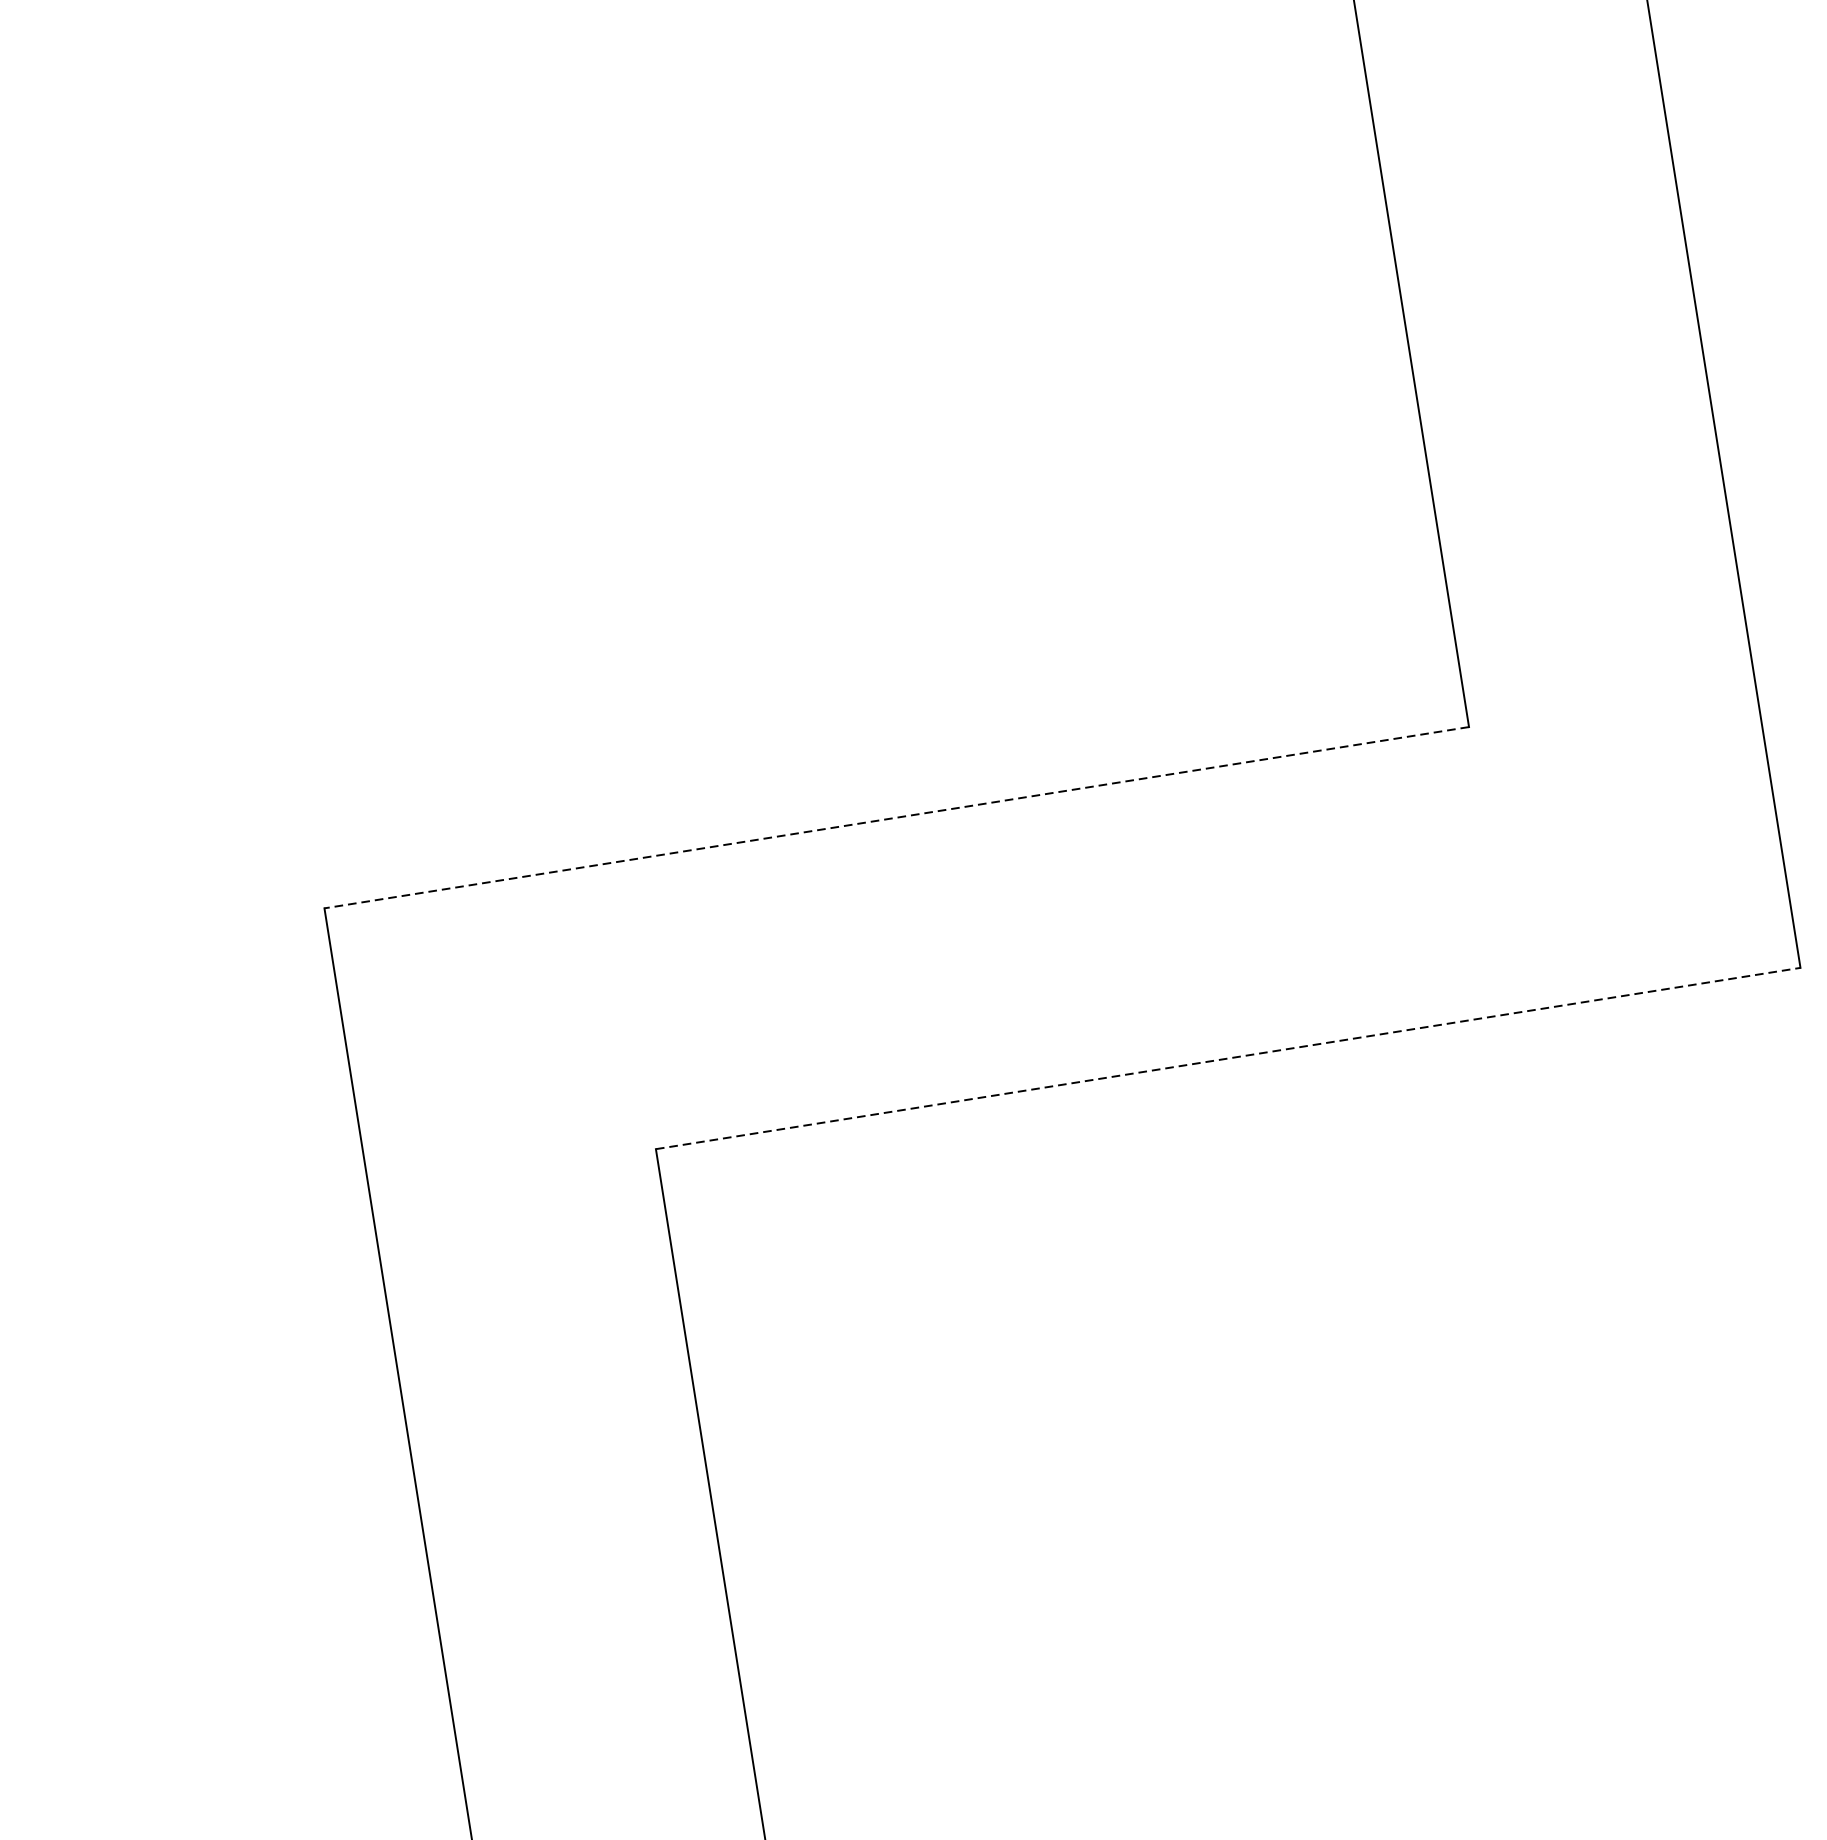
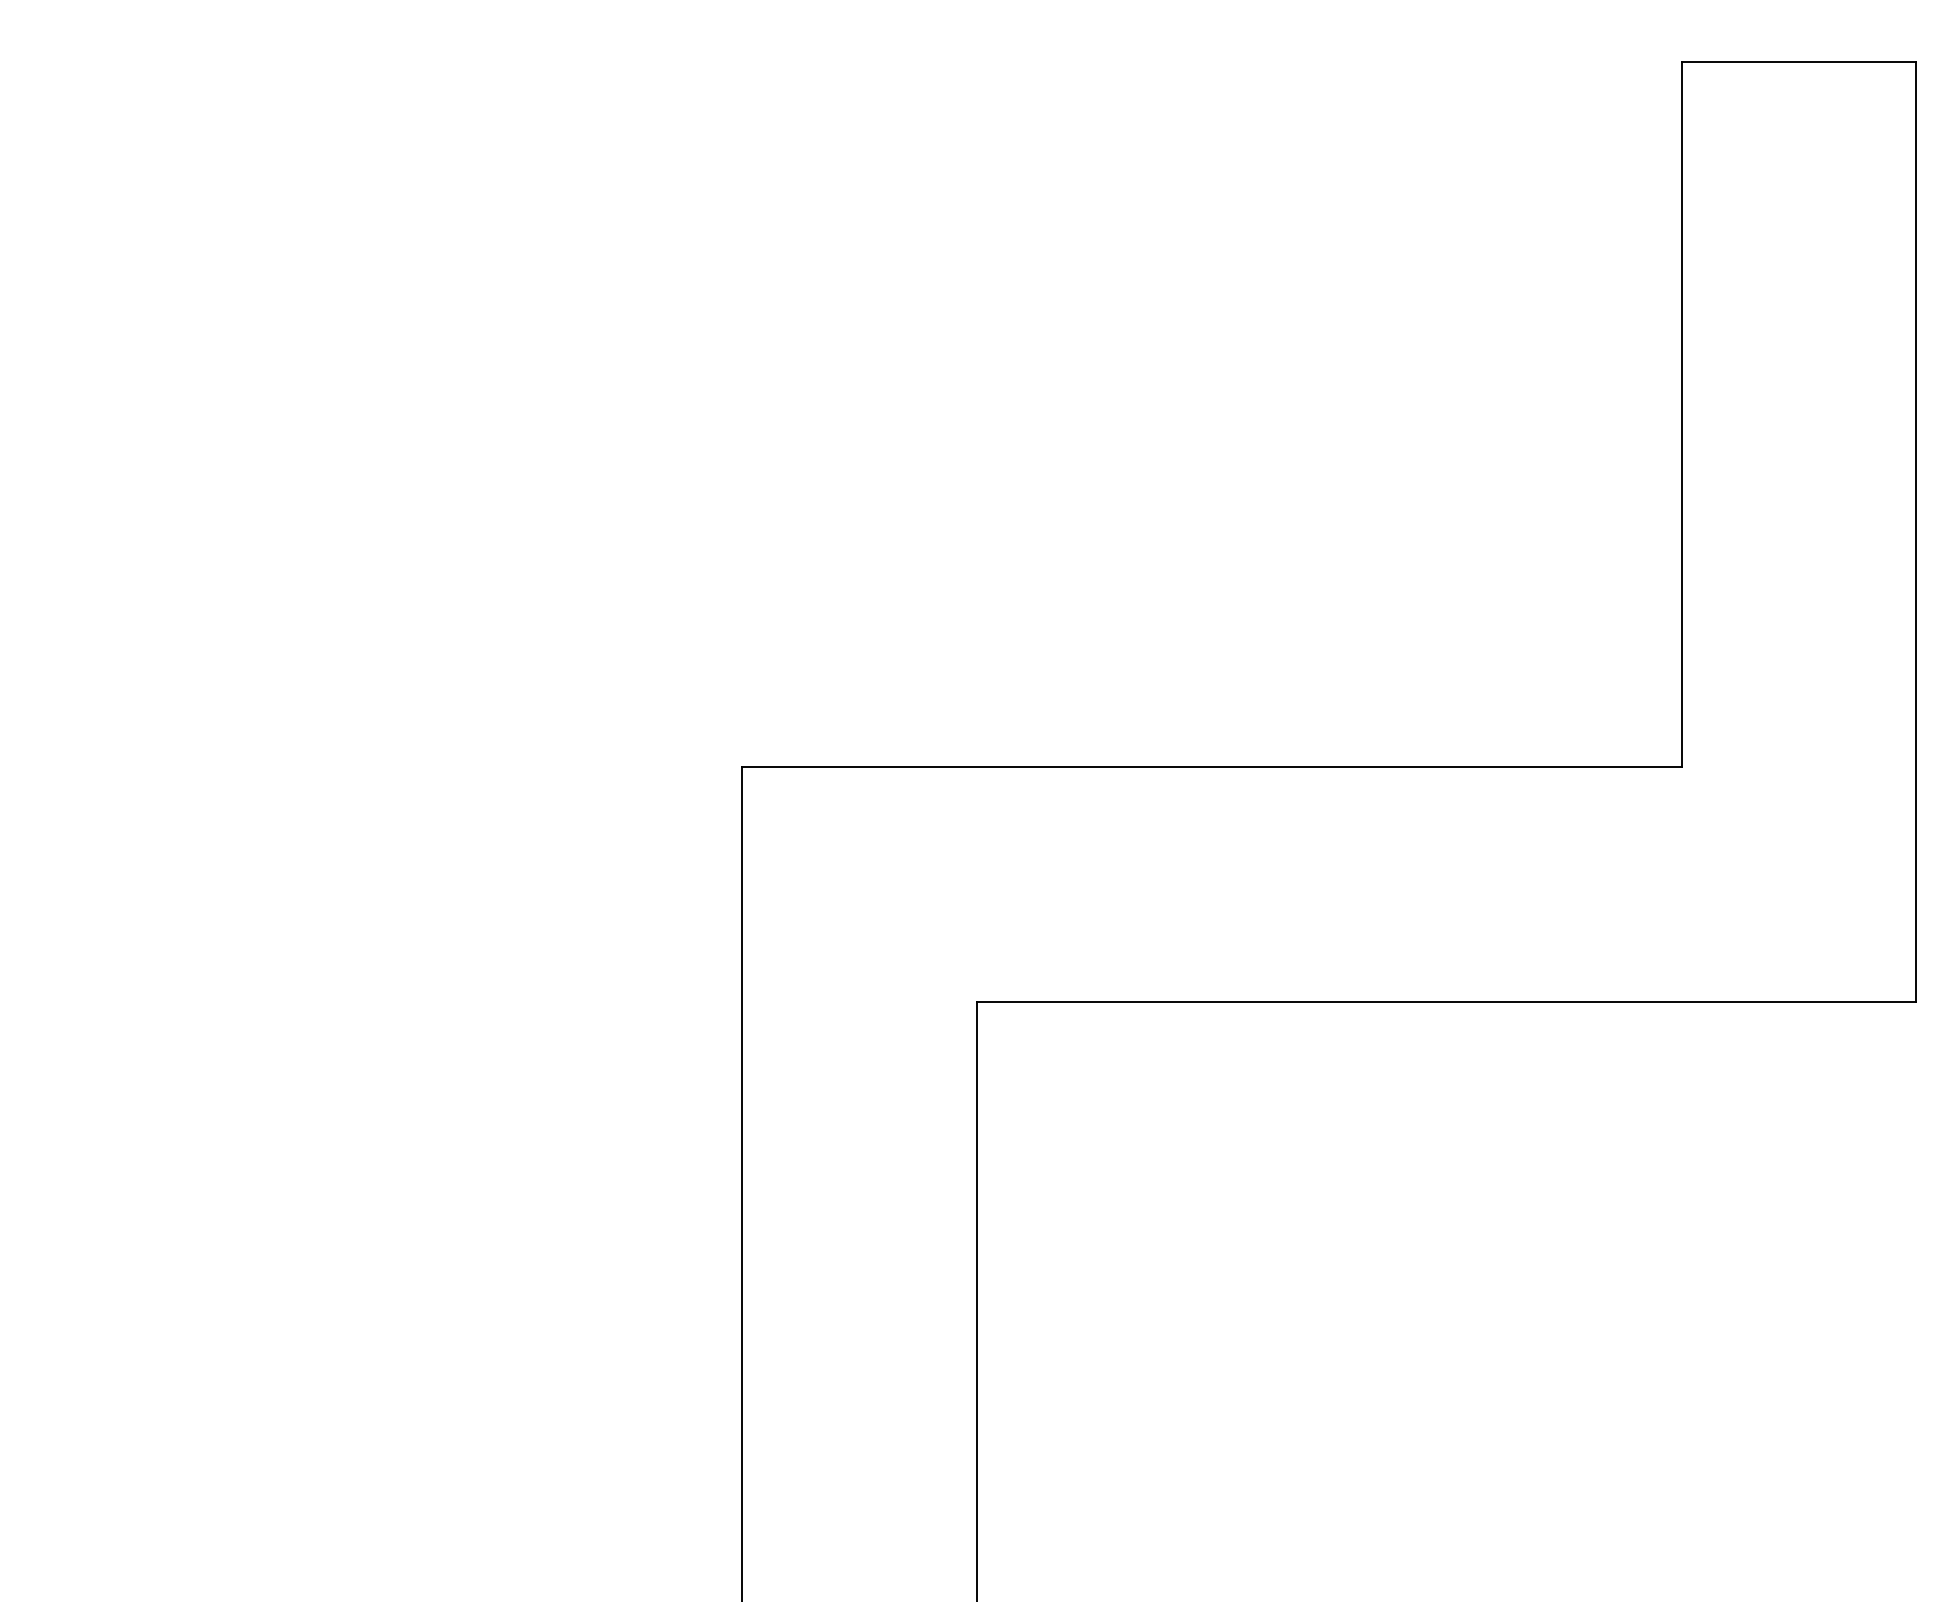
line: (896, 817) -> (1211, 766), dashed -> solid
line: (1227, 1058) -> (1446, 1001), dashed -> solid

